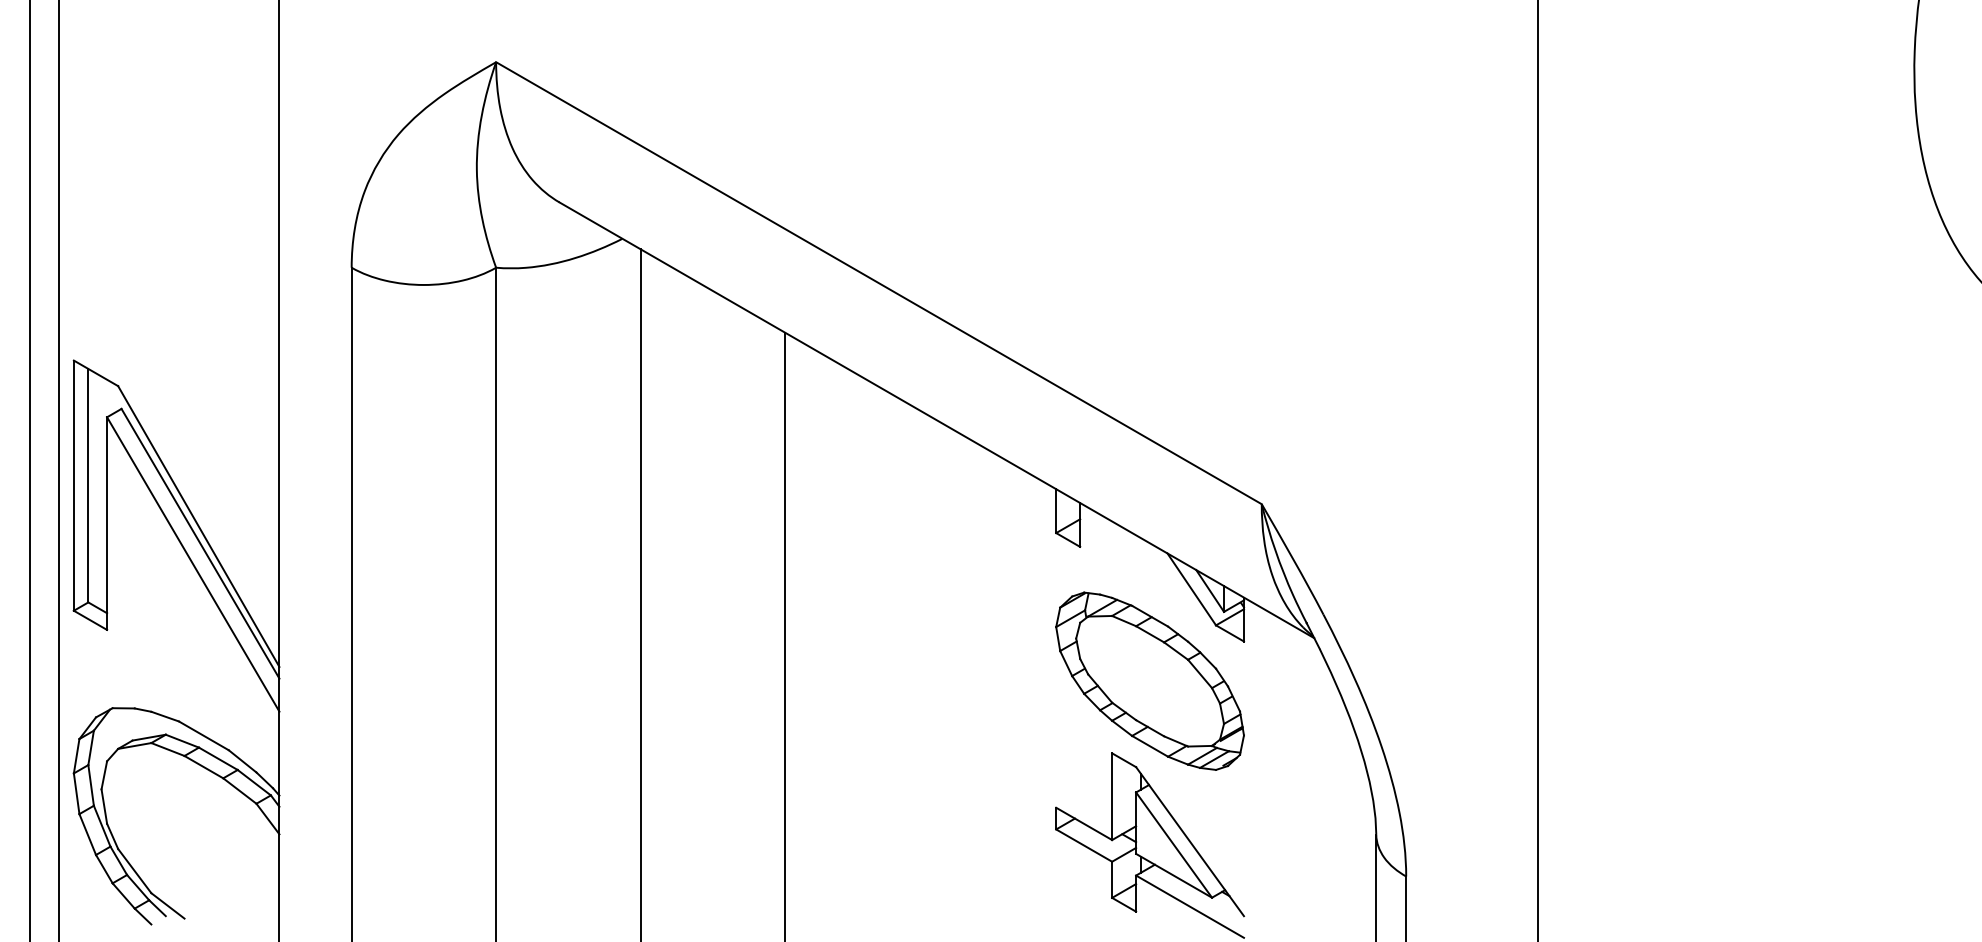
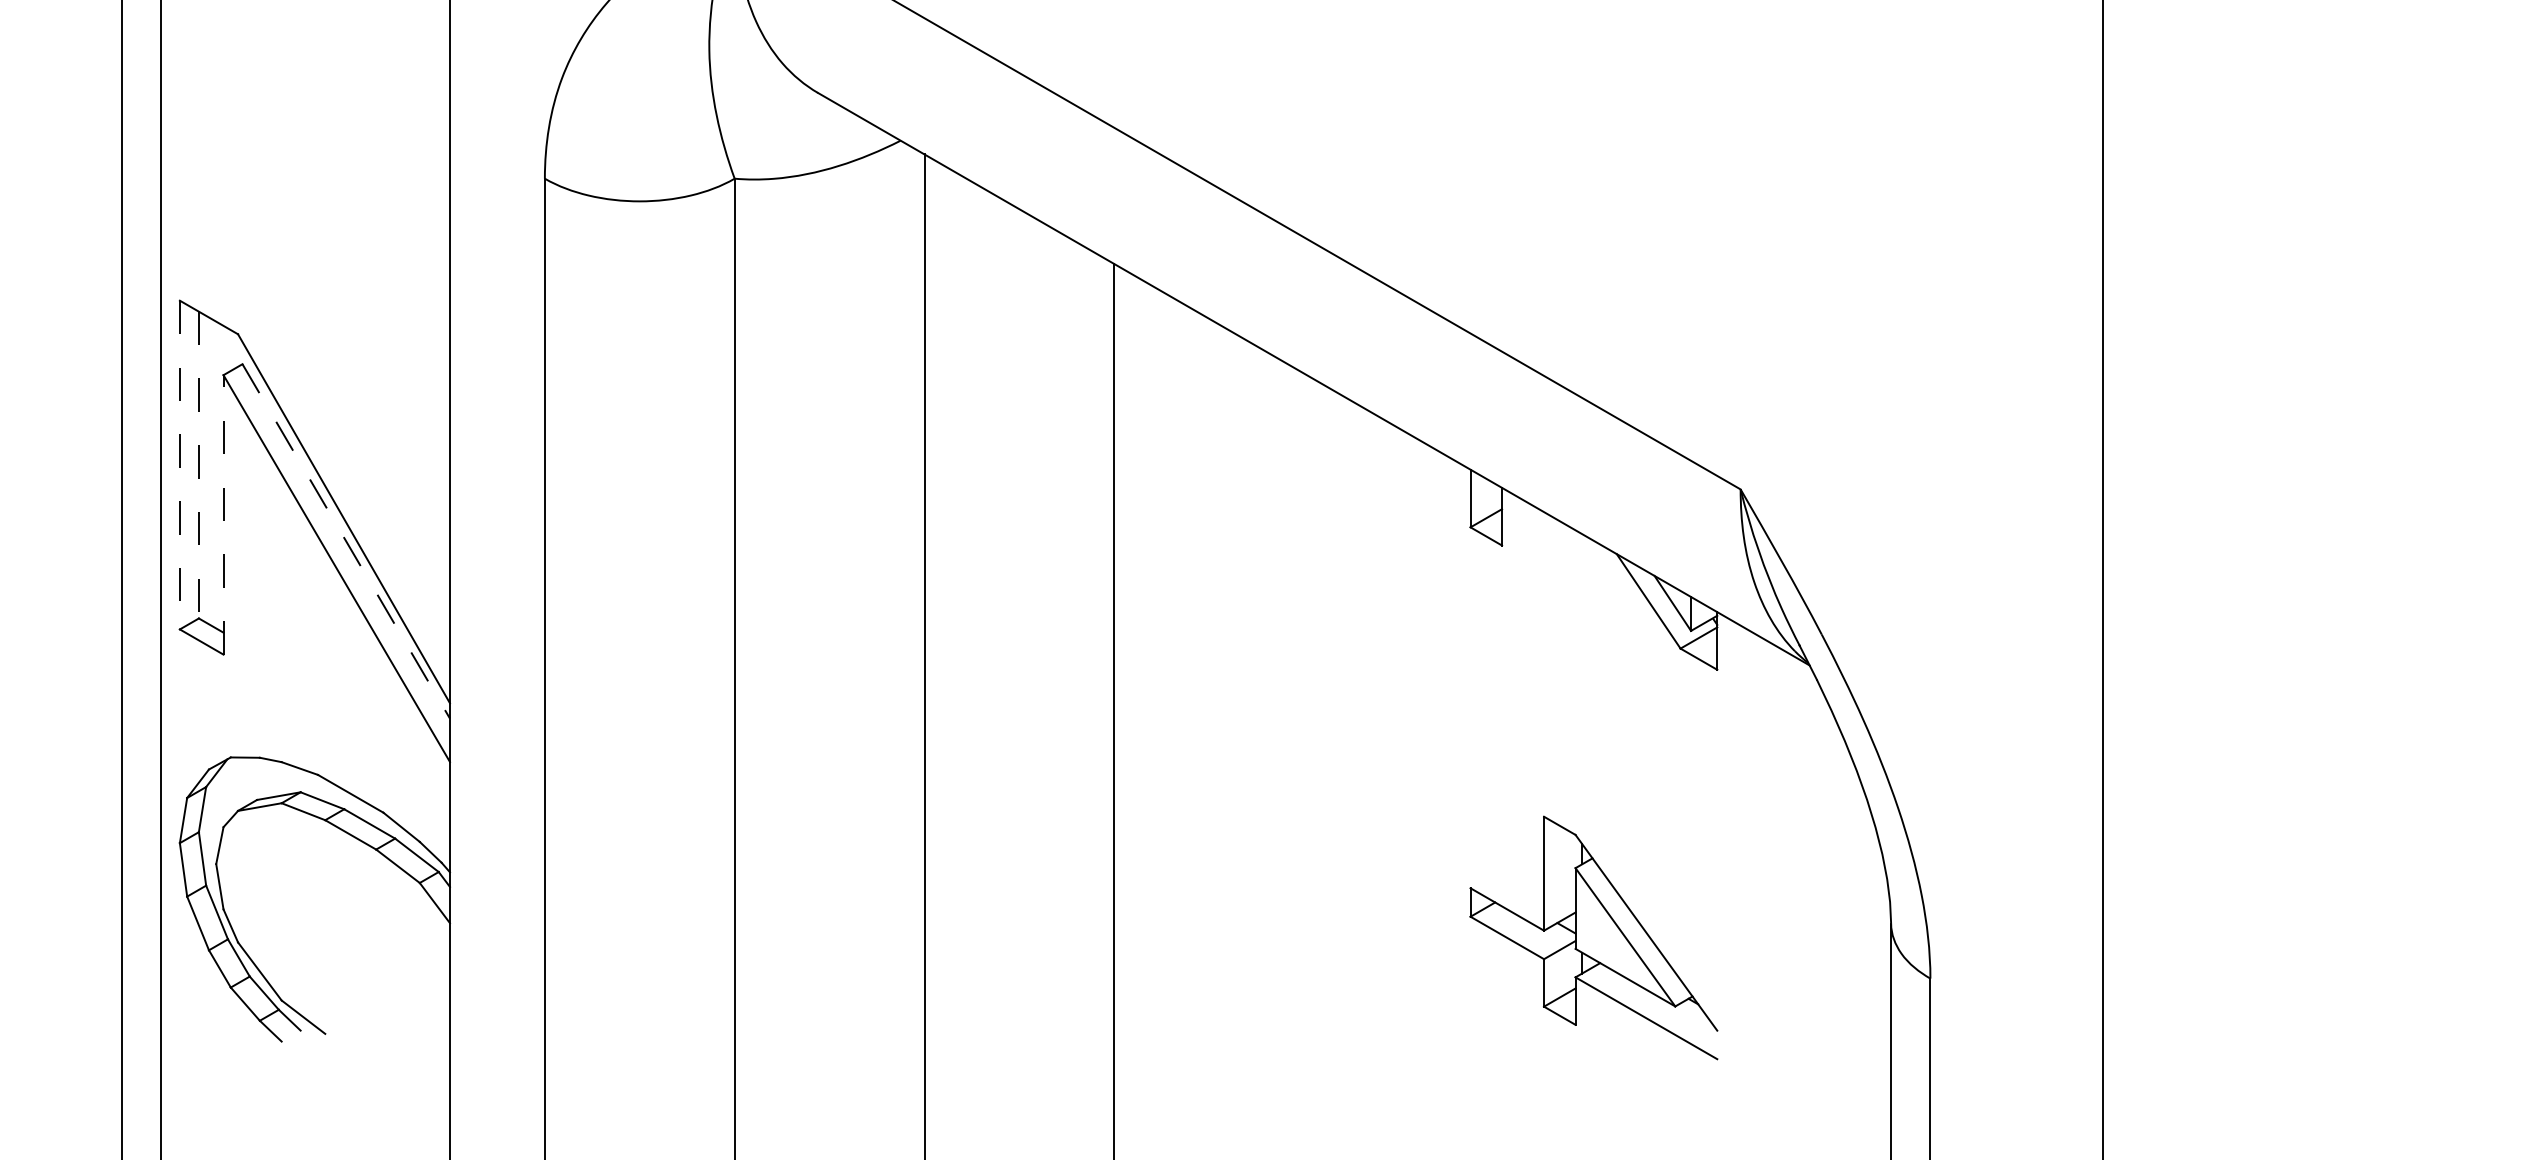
line: (88, 485) -> (199, 464), solid -> dashed
line: (73, 486) -> (179, 466), solid -> dashed
line: (107, 523) -> (224, 514), solid -> dashed
line: (200, 544) -> (346, 542), solid -> dashed
part: (1149, 680) -> (1593, 721), removed

